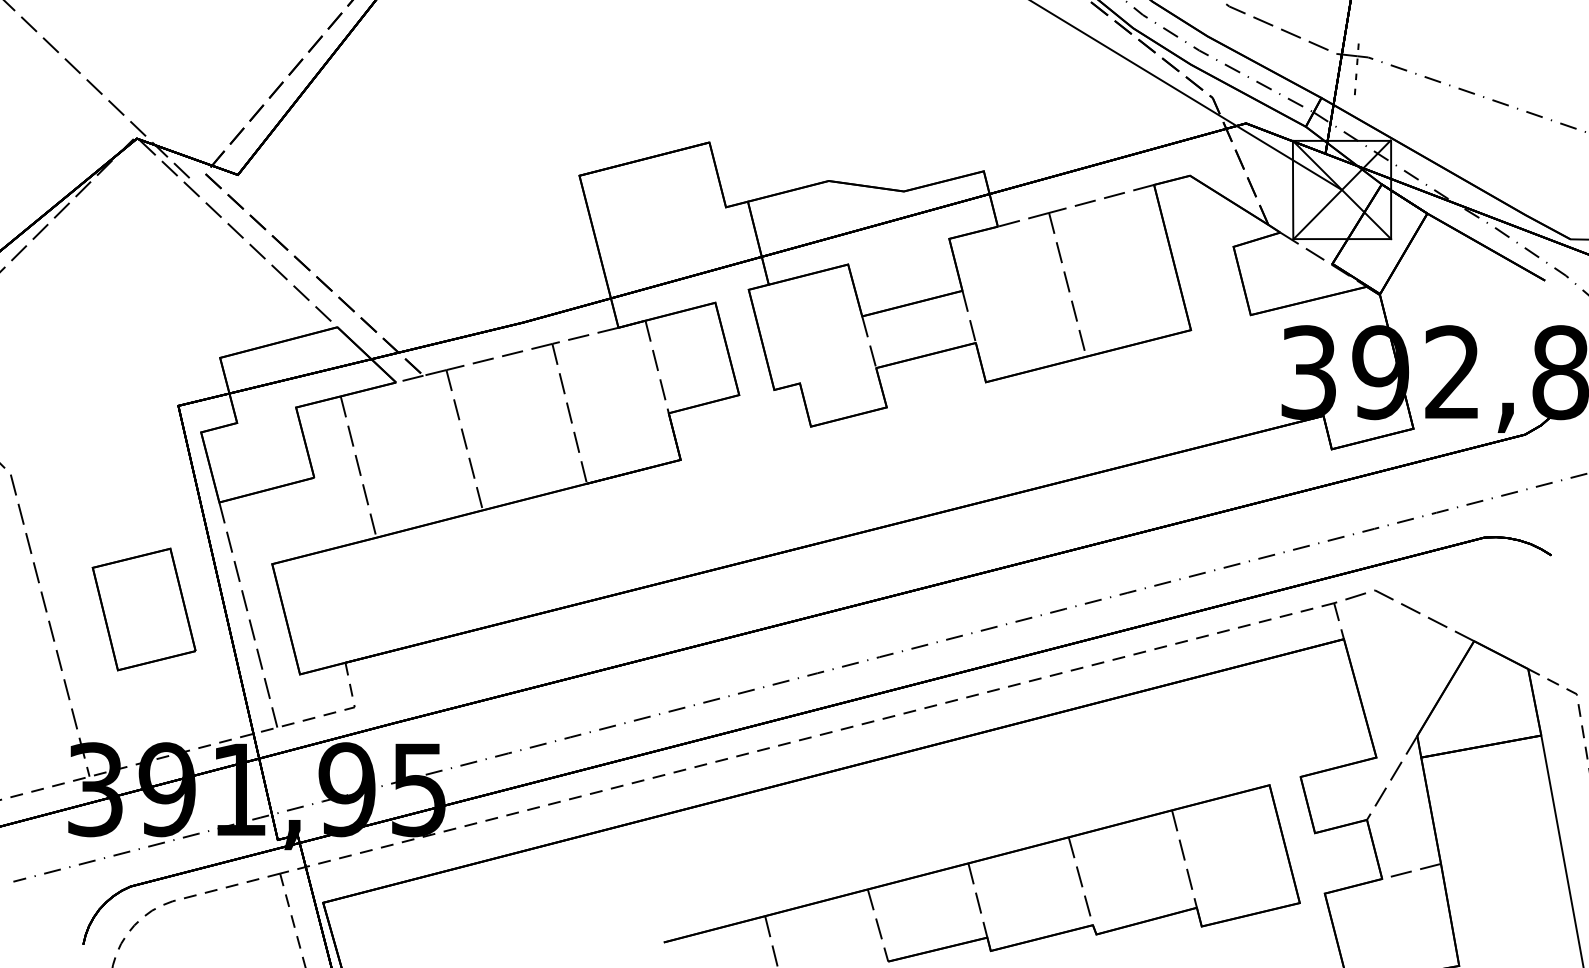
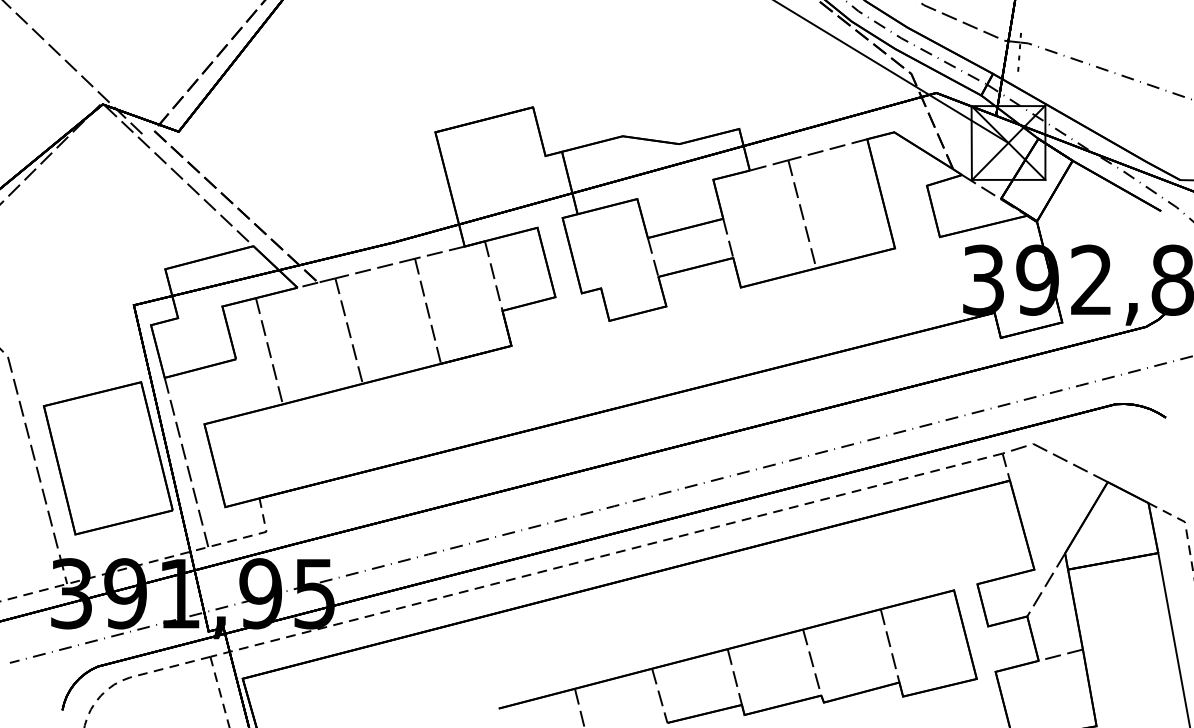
part: (143, 609) -> (107, 458), size x1.67

